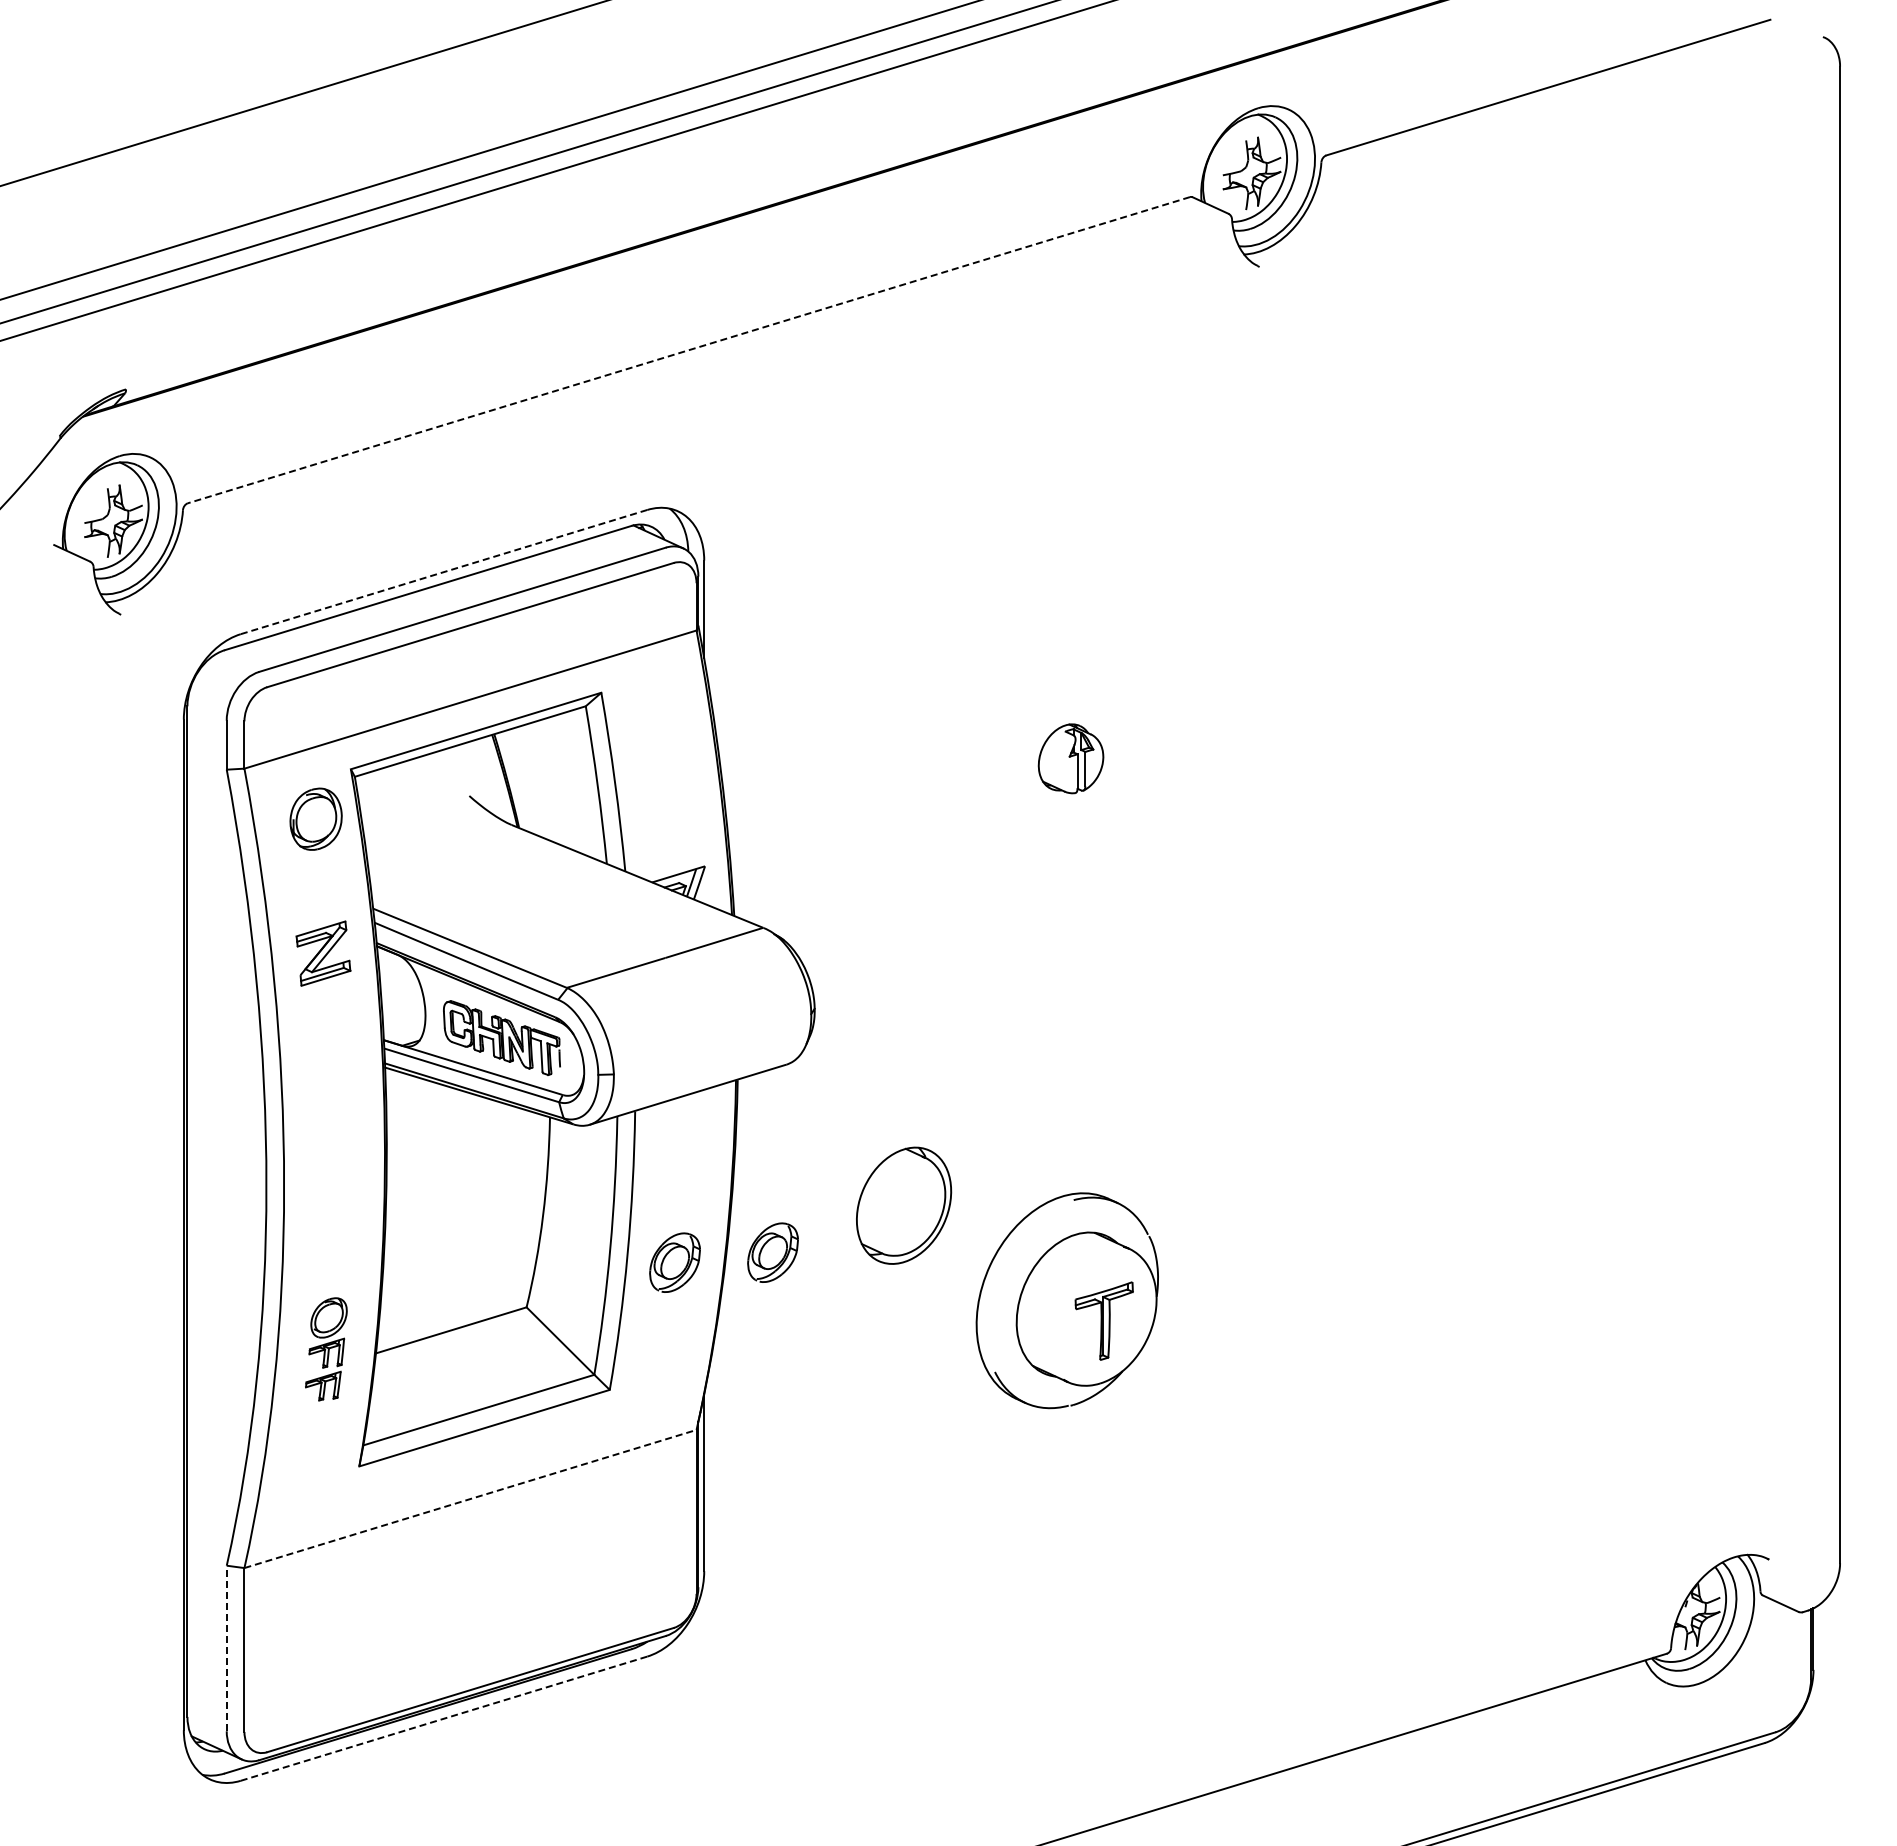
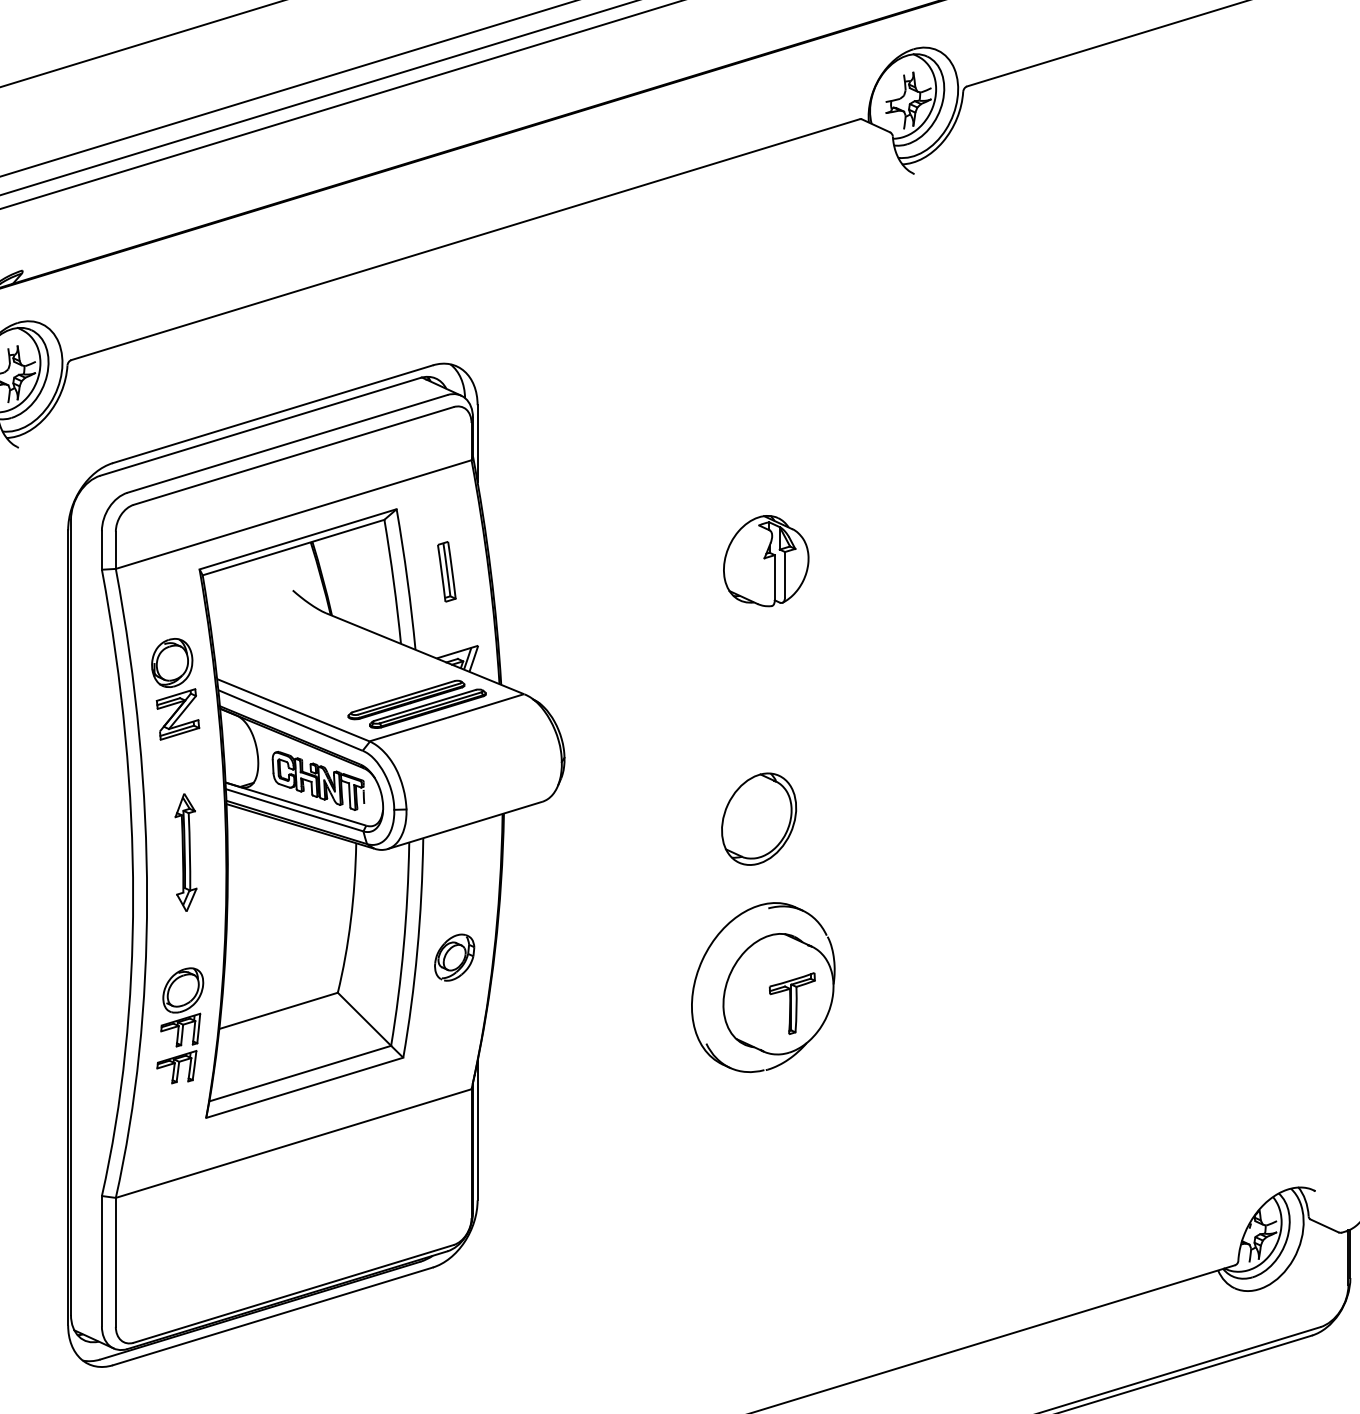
line: (688, 350) -> (465, 239), dashed -> solid
line: (444, 572) -> (273, 414), dashed -> solid
part: (1070, 758) -> (765, 560), size x1.67
part: (665, 772) -> (447, 571), added
part: (315, 818) -> (171, 662), moved
part: (627, 940) -> (417, 704), added
part: (333, 1129) -> (185, 852), added
part: (904, 1205) -> (759, 819), moved
part: (772, 1252) -> (531, 949), removed
part: (326, 1349) -> (180, 1025), size x1.43
line: (470, 1498) -> (293, 1143), dashed -> solid
line: (226, 1648) -> (101, 1261), dashed -> solid
line: (444, 1718) -> (273, 1316), dashed -> solid

